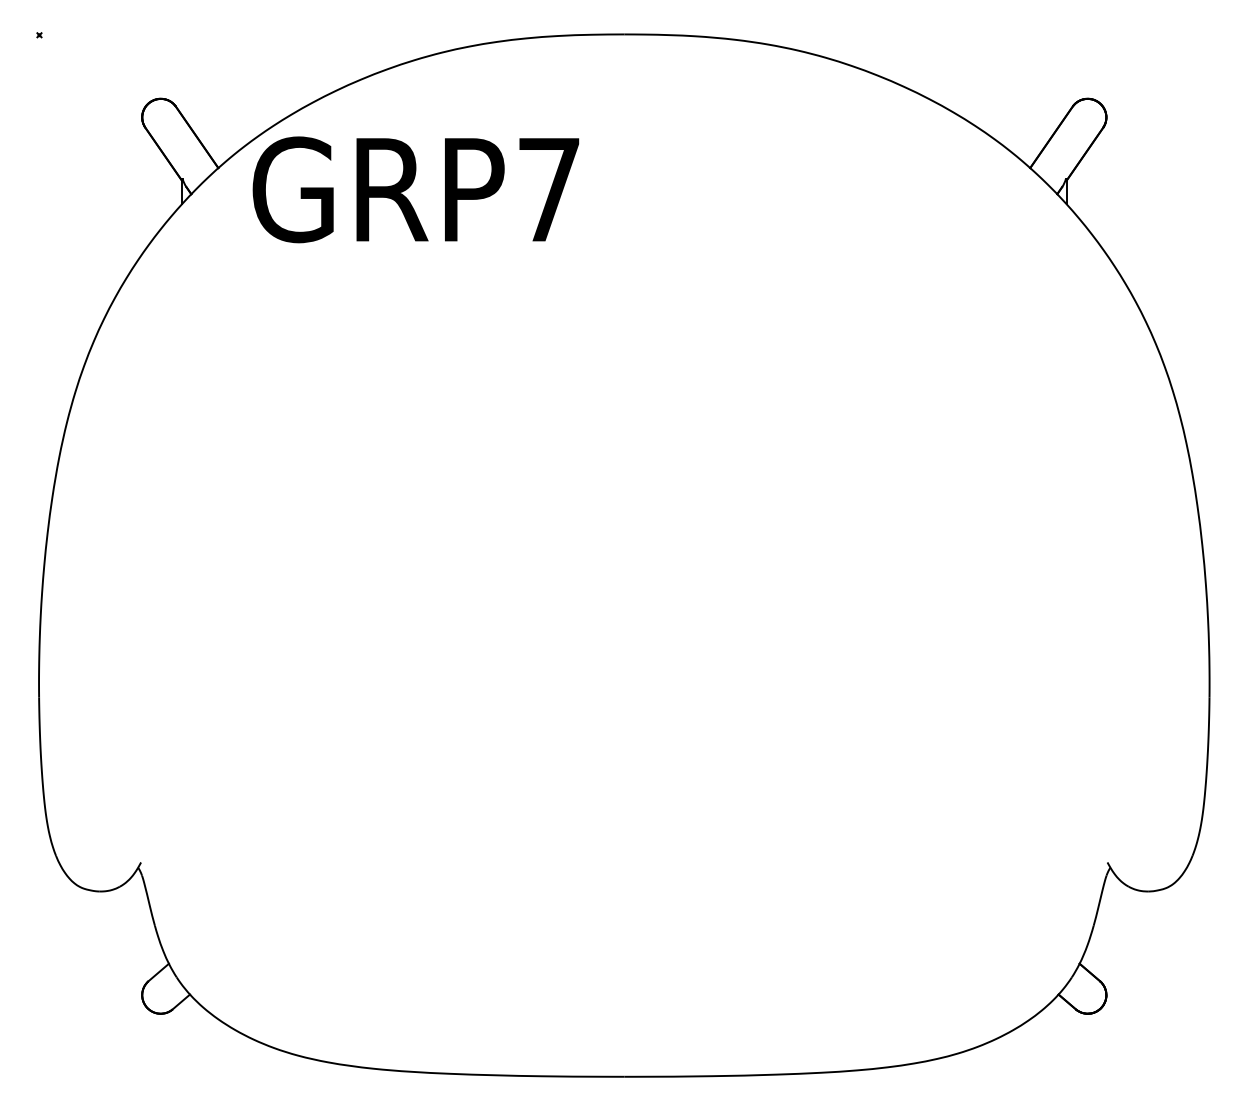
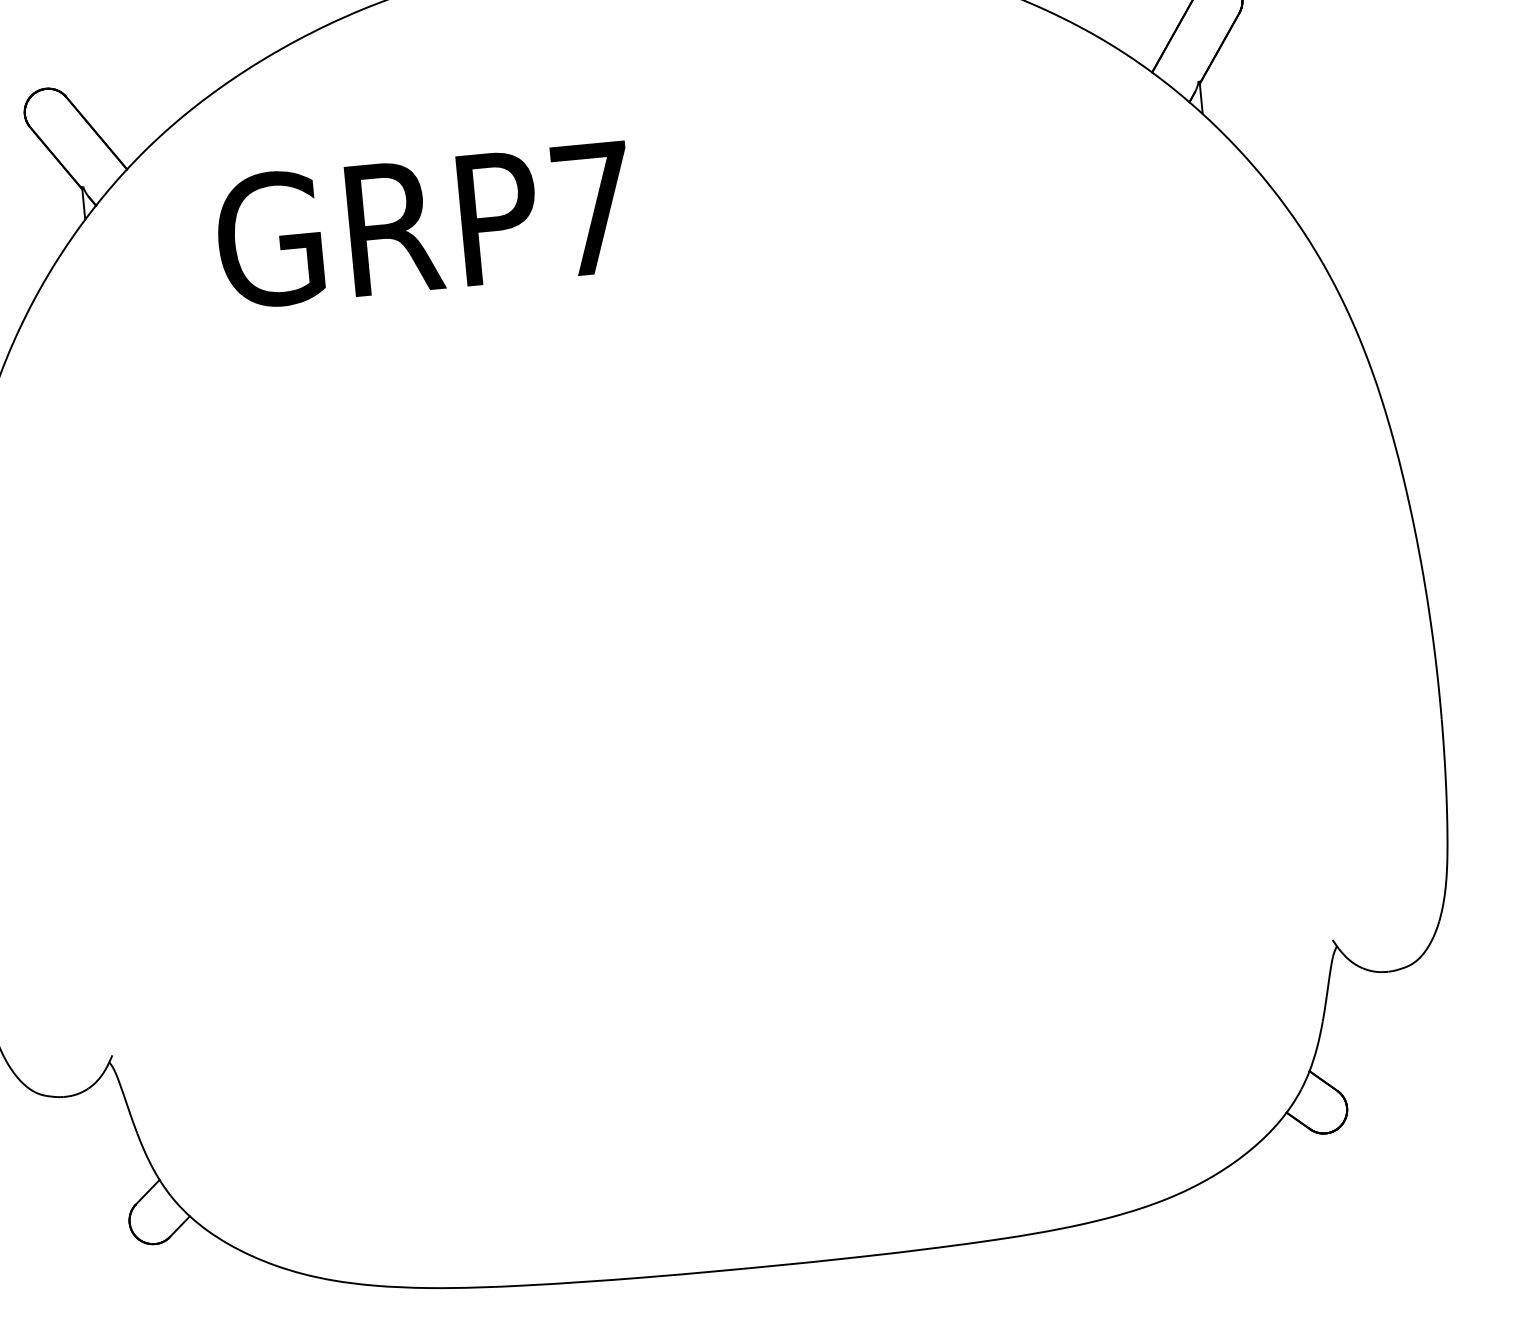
text: (415, 189) -> (424, 224), moved

